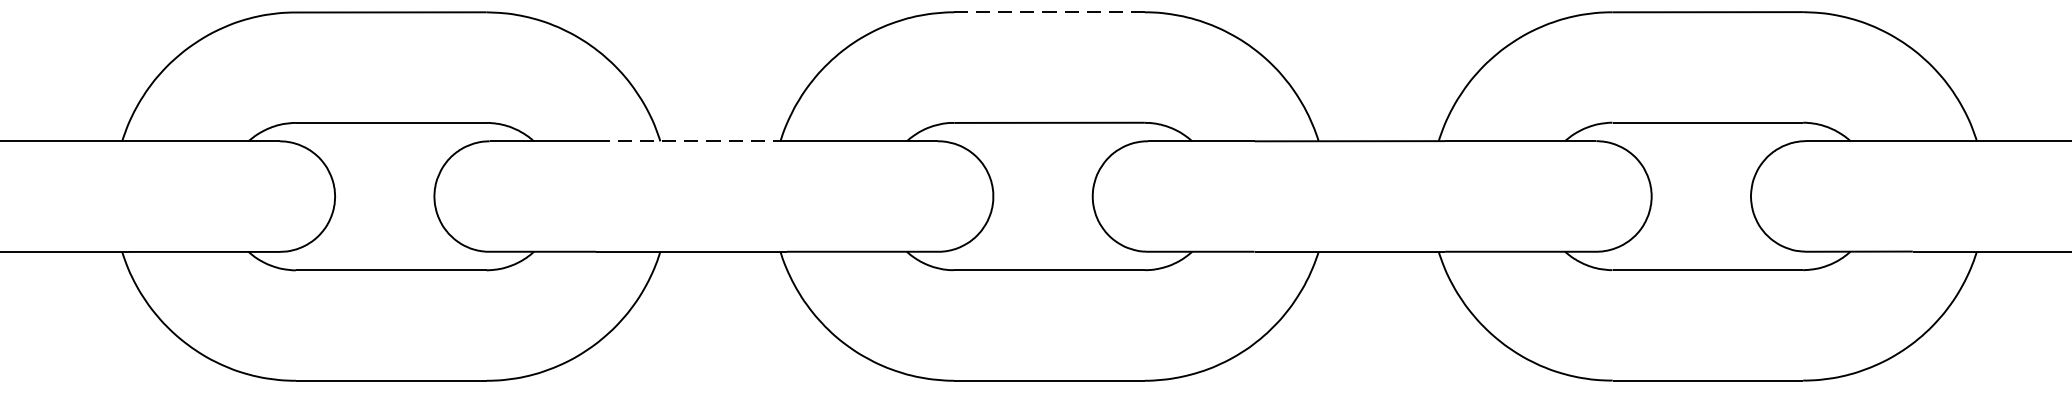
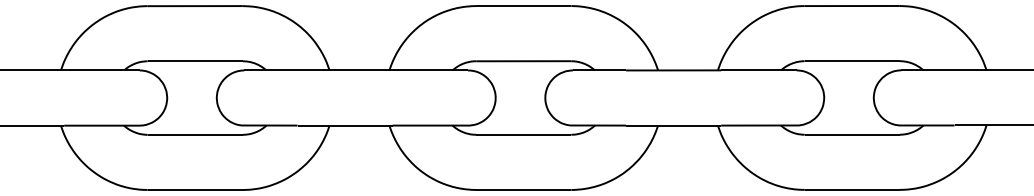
line: (1049, 13) -> (523, 6), dashed -> solid
line: (692, 141) -> (345, 70), dashed -> solid

